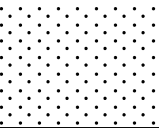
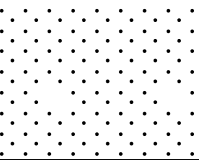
part: (43, 77) -> (54, 96), removed
part: (138, 77) -> (173, 96), removed

